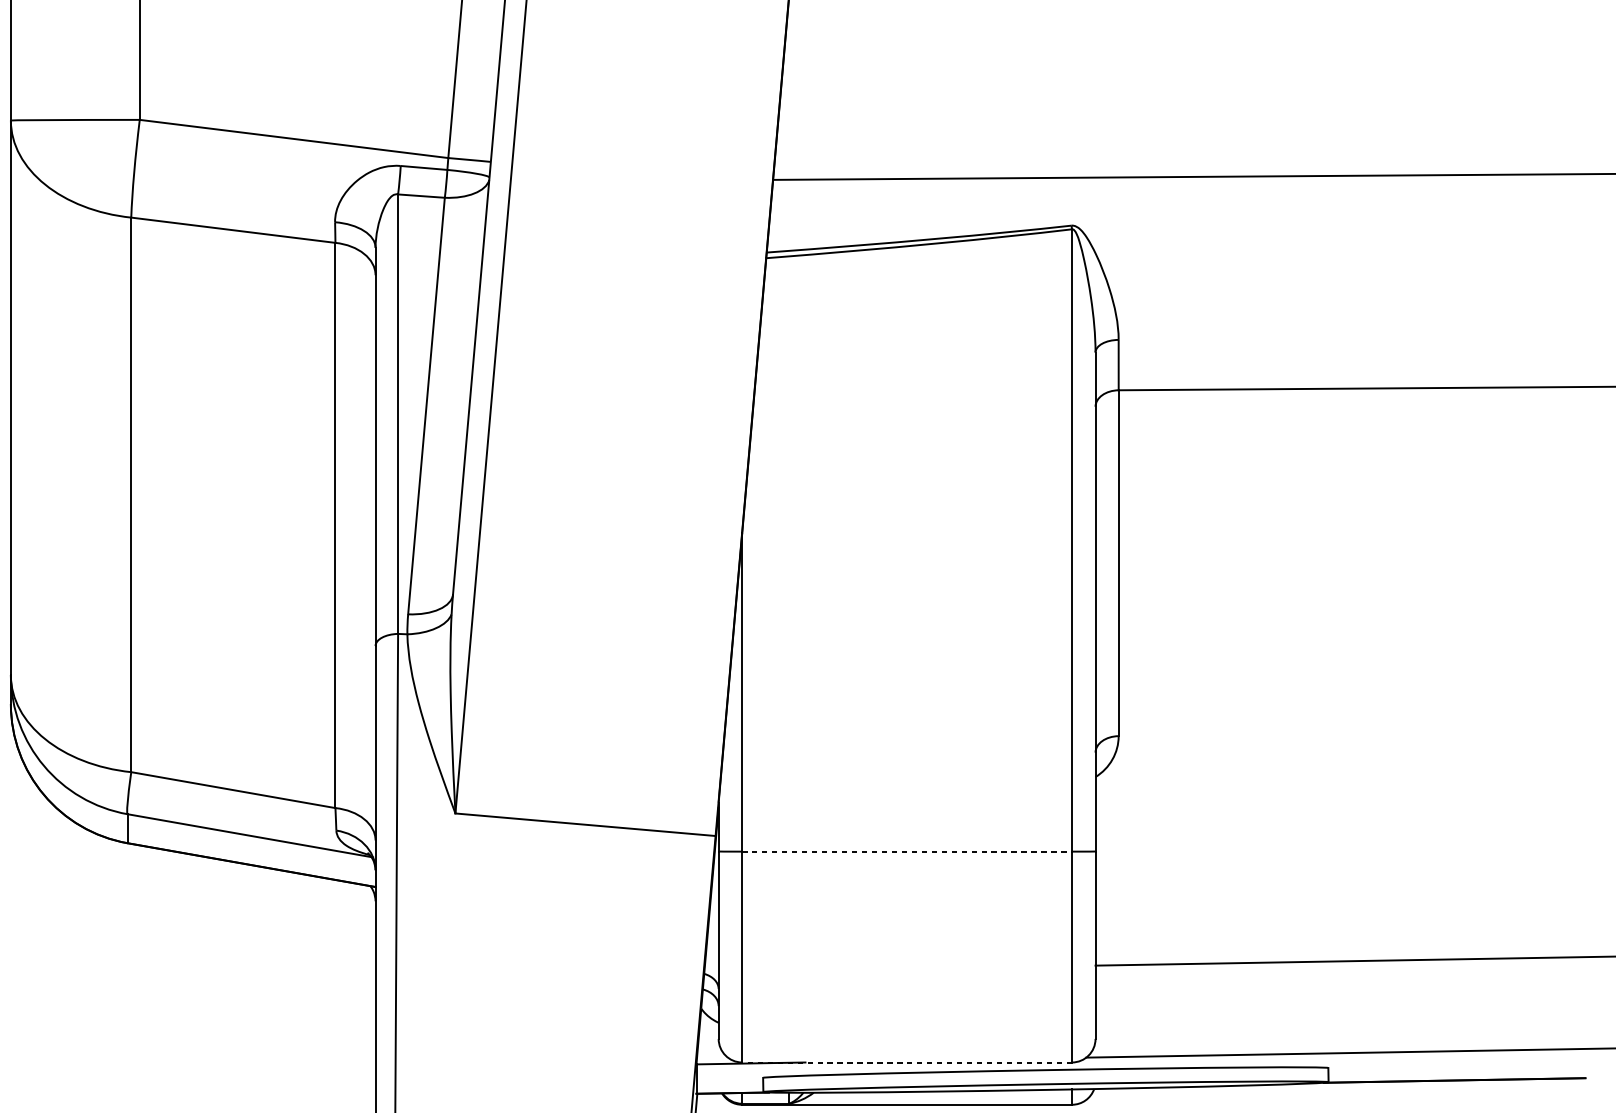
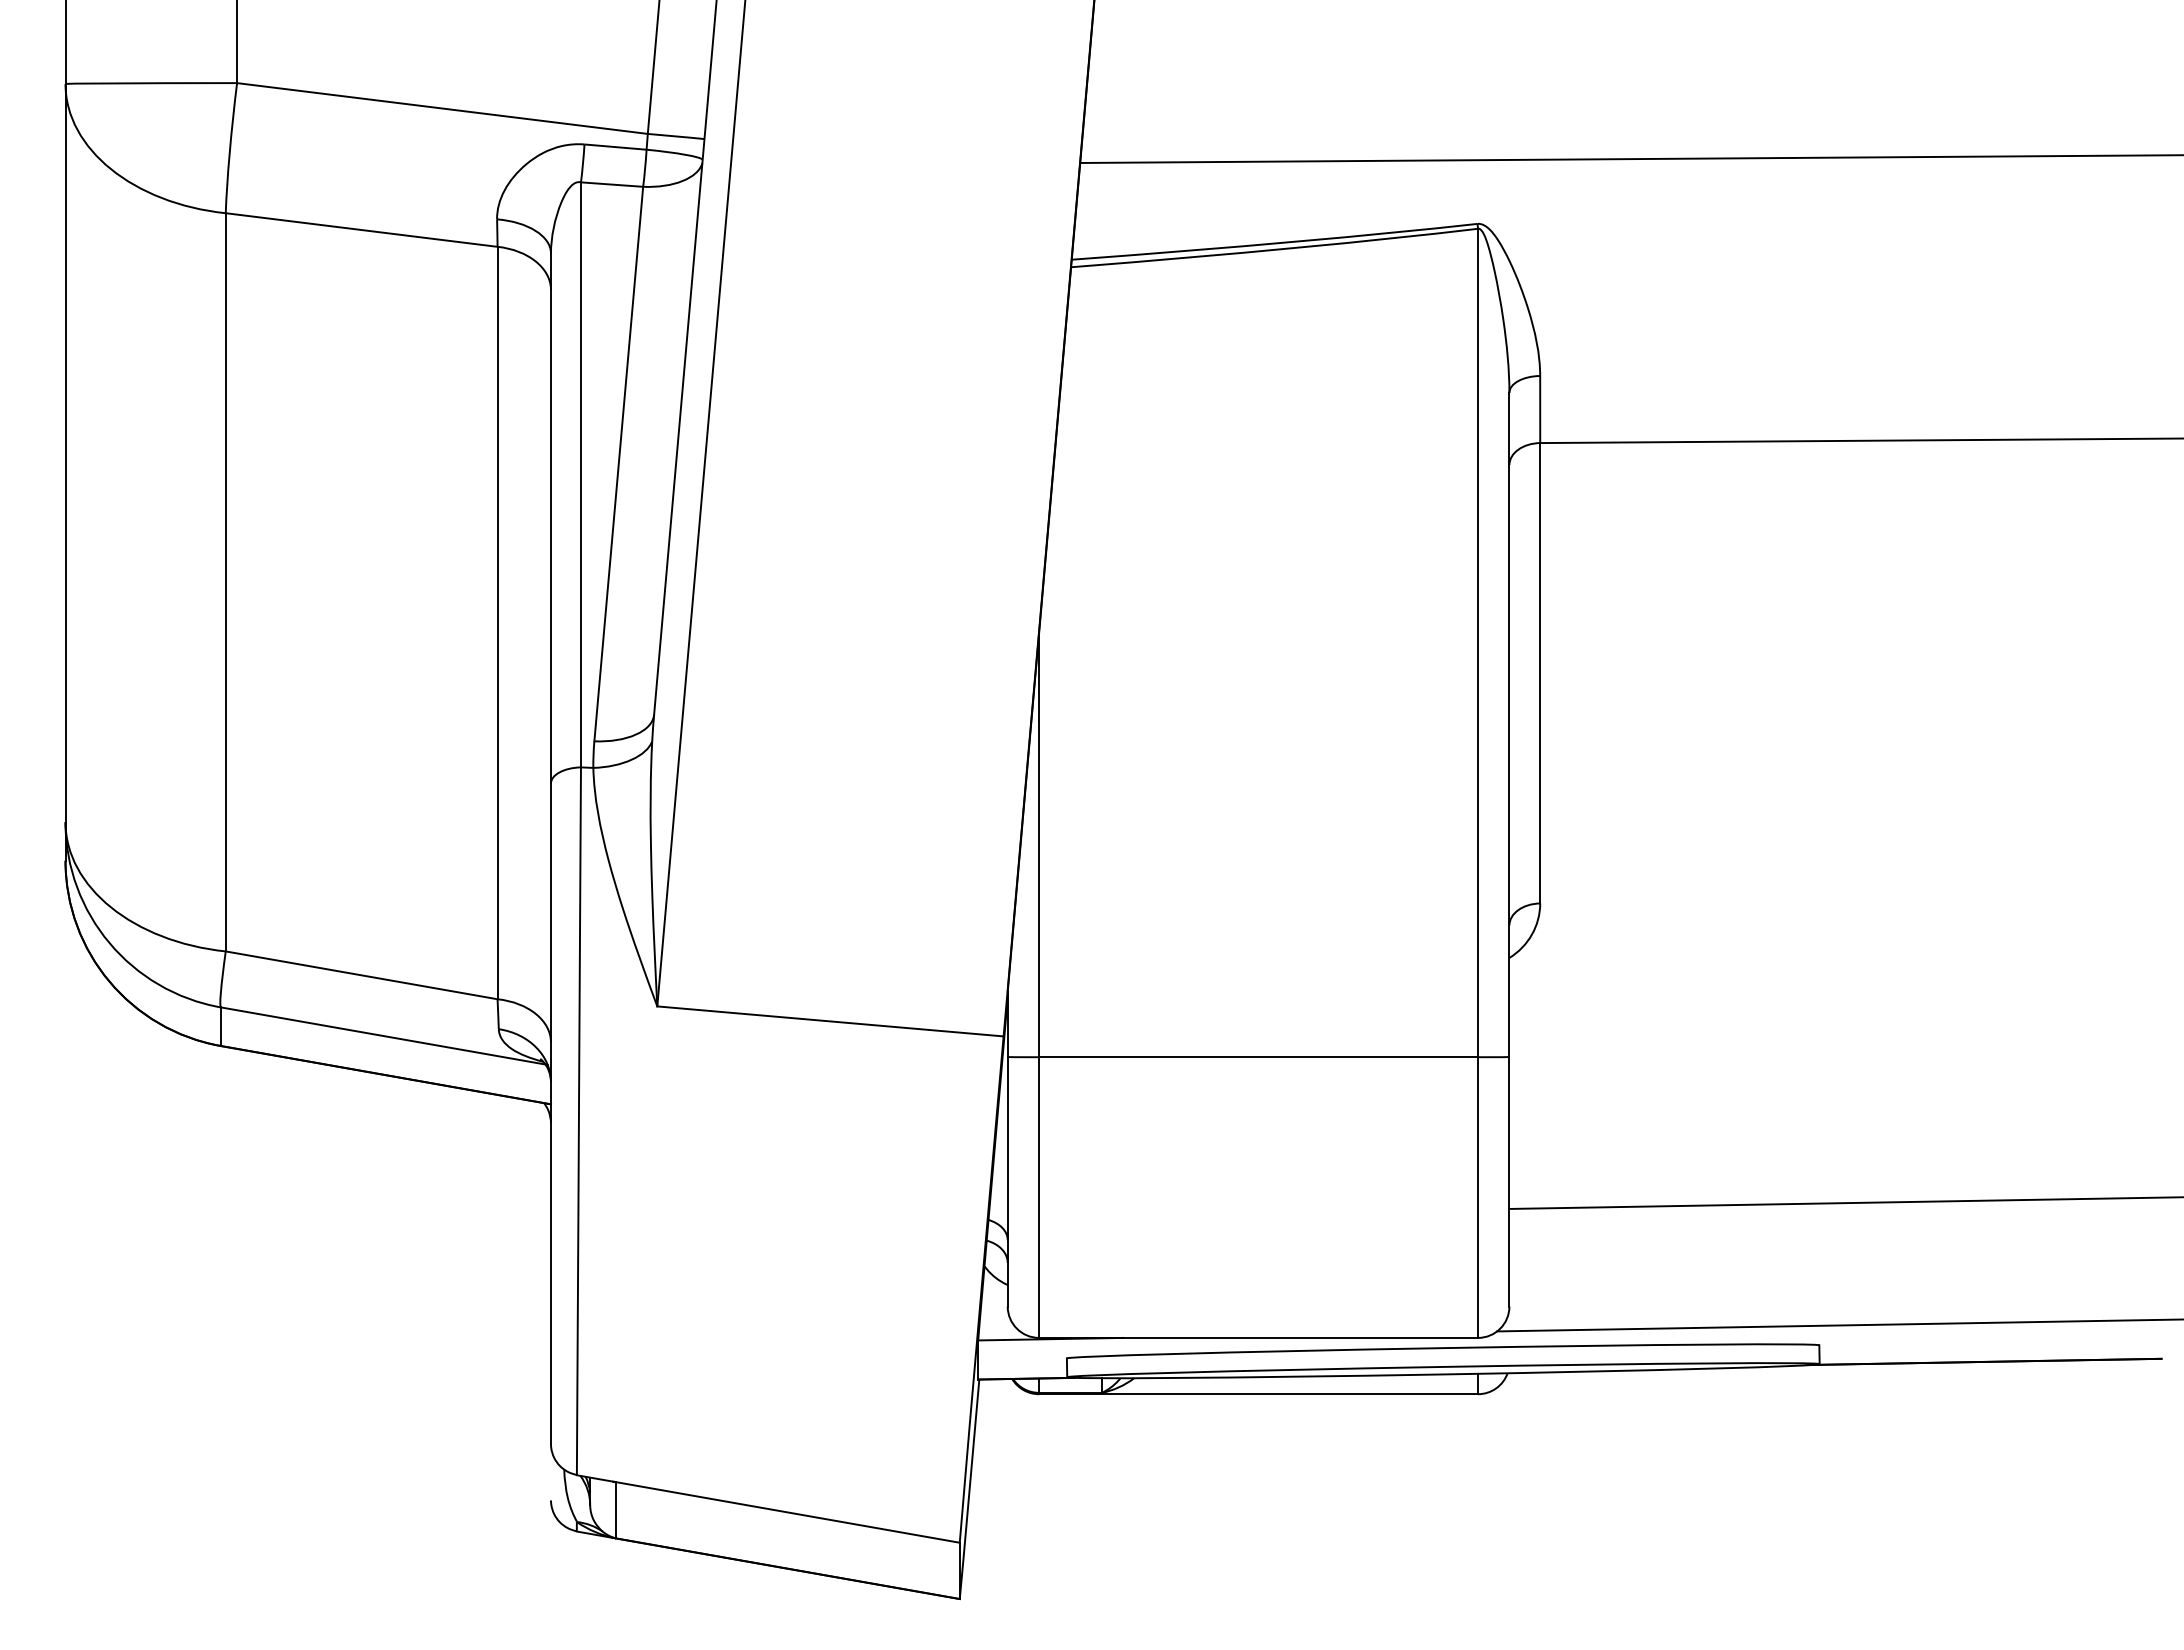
line: (907, 851) -> (1259, 1057), dashed -> solid
line: (907, 1062) -> (1258, 1337), dashed -> solid

